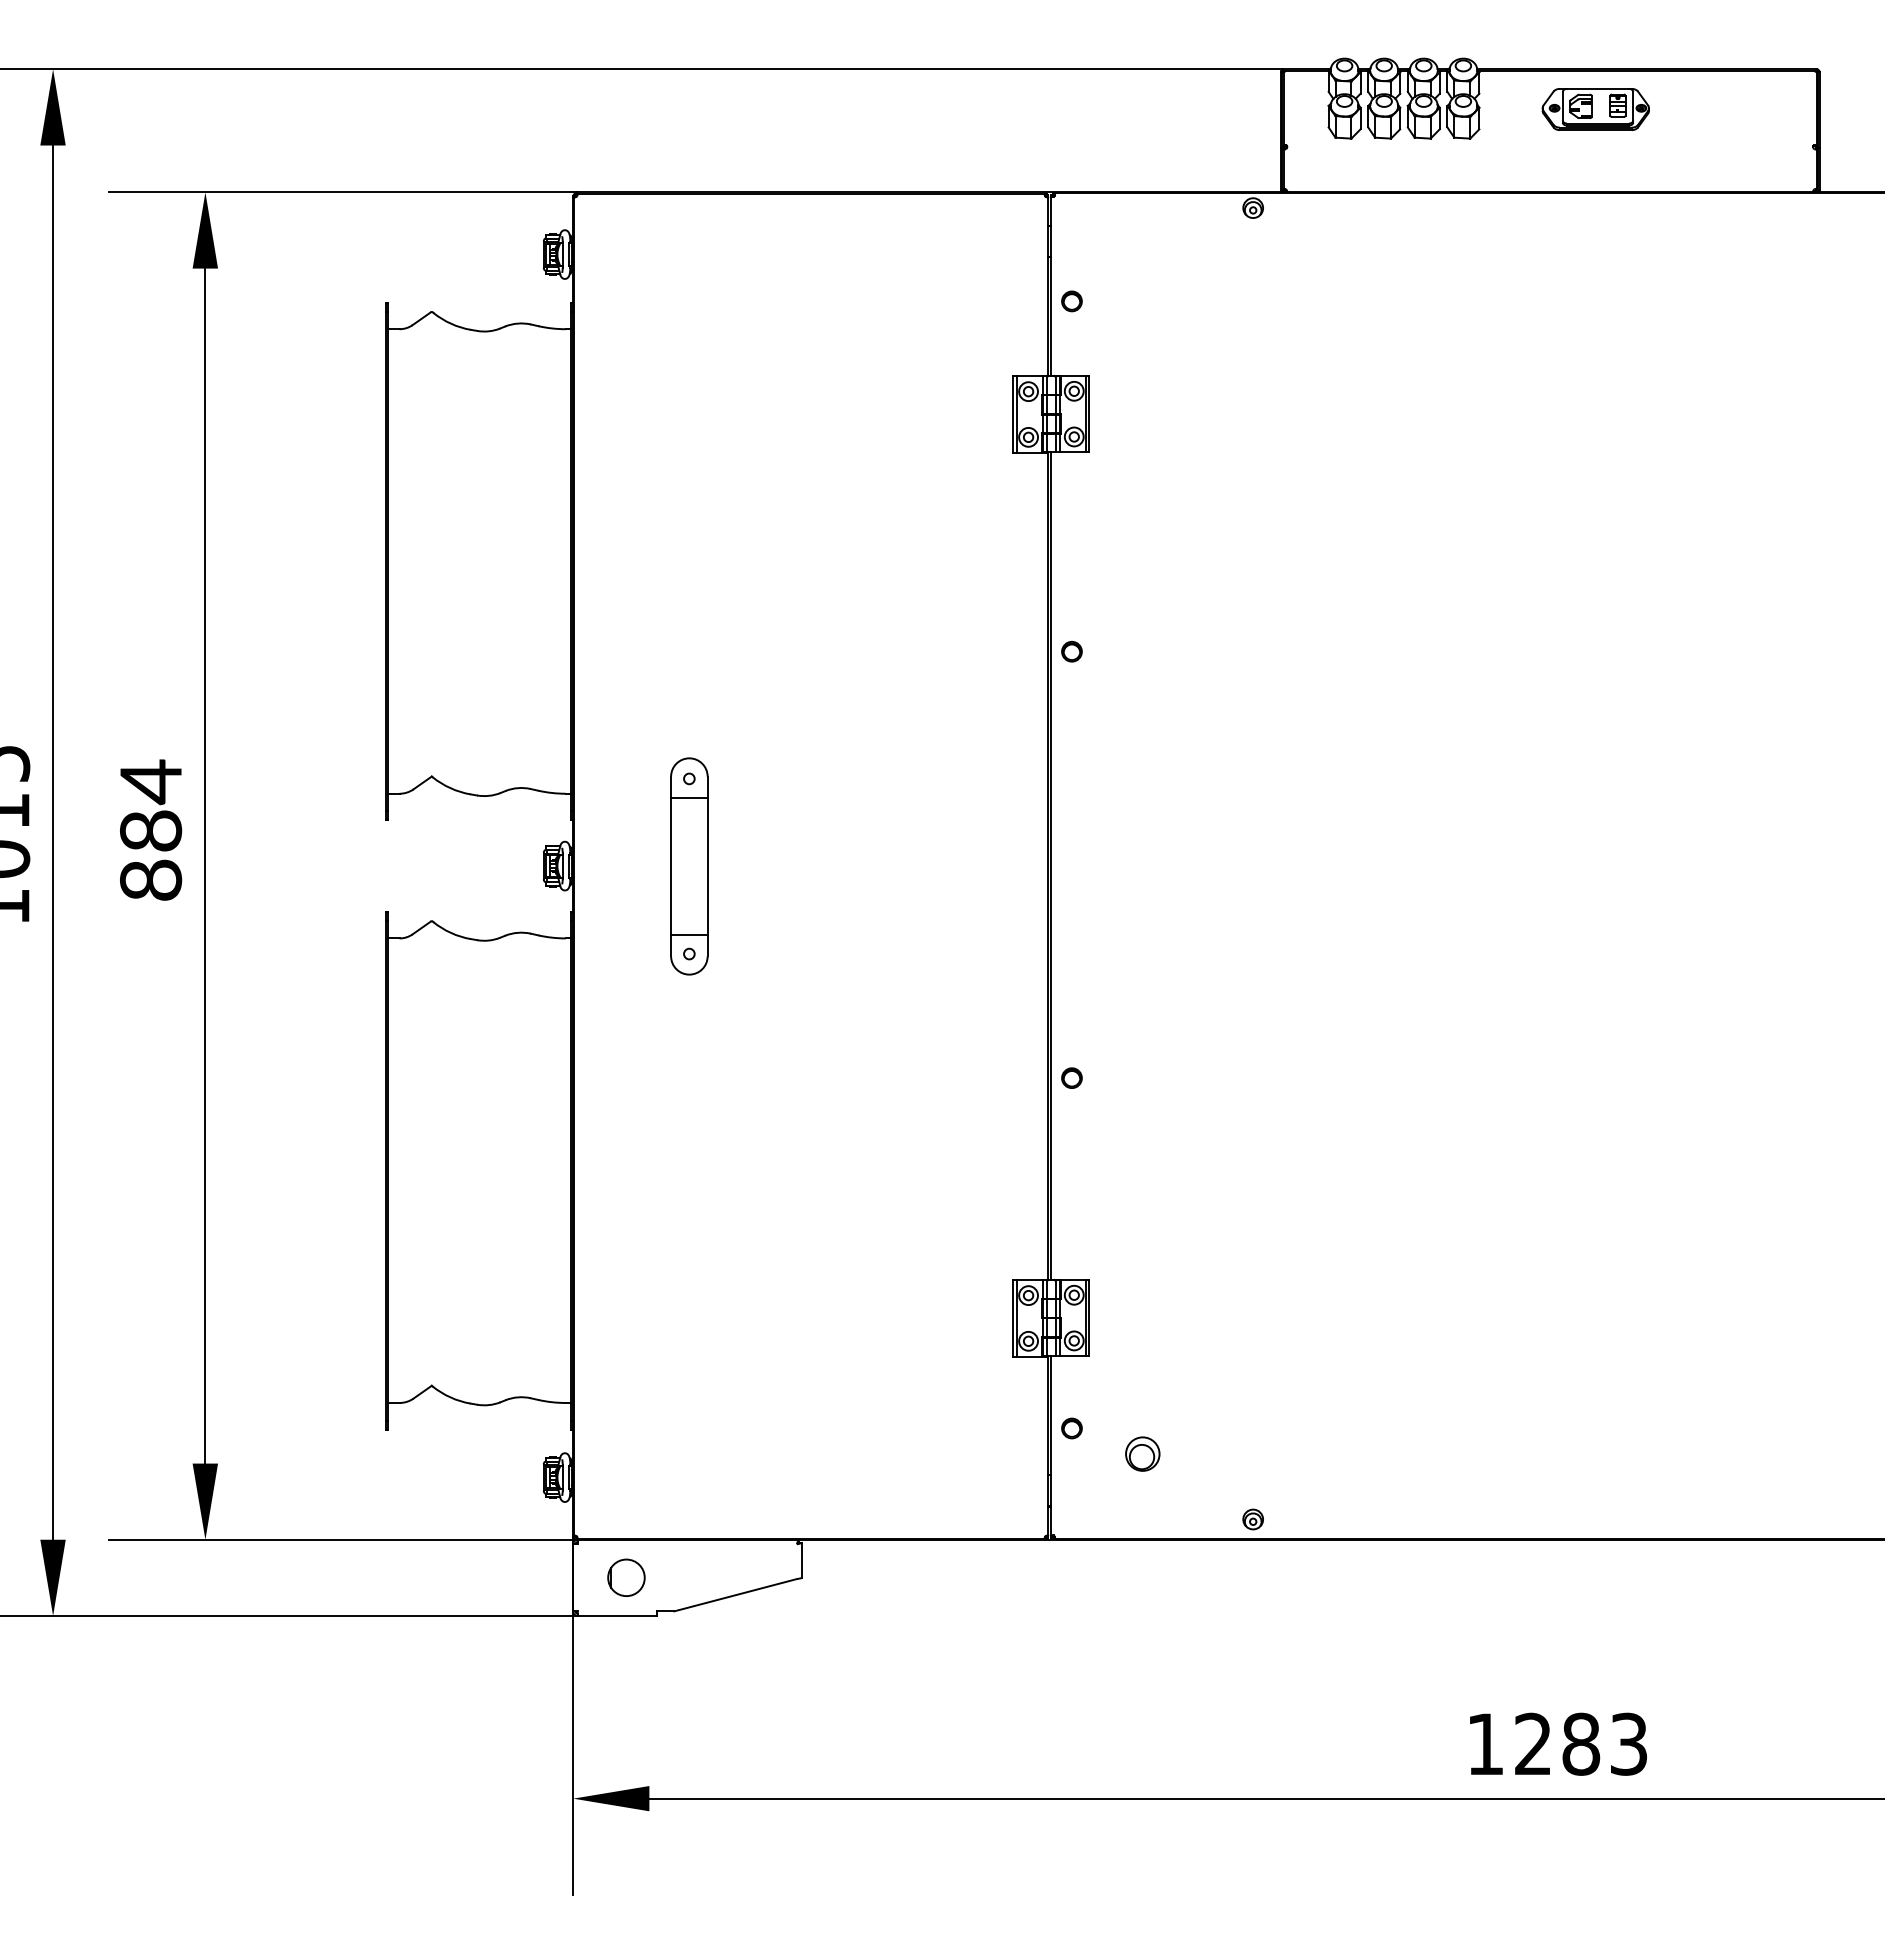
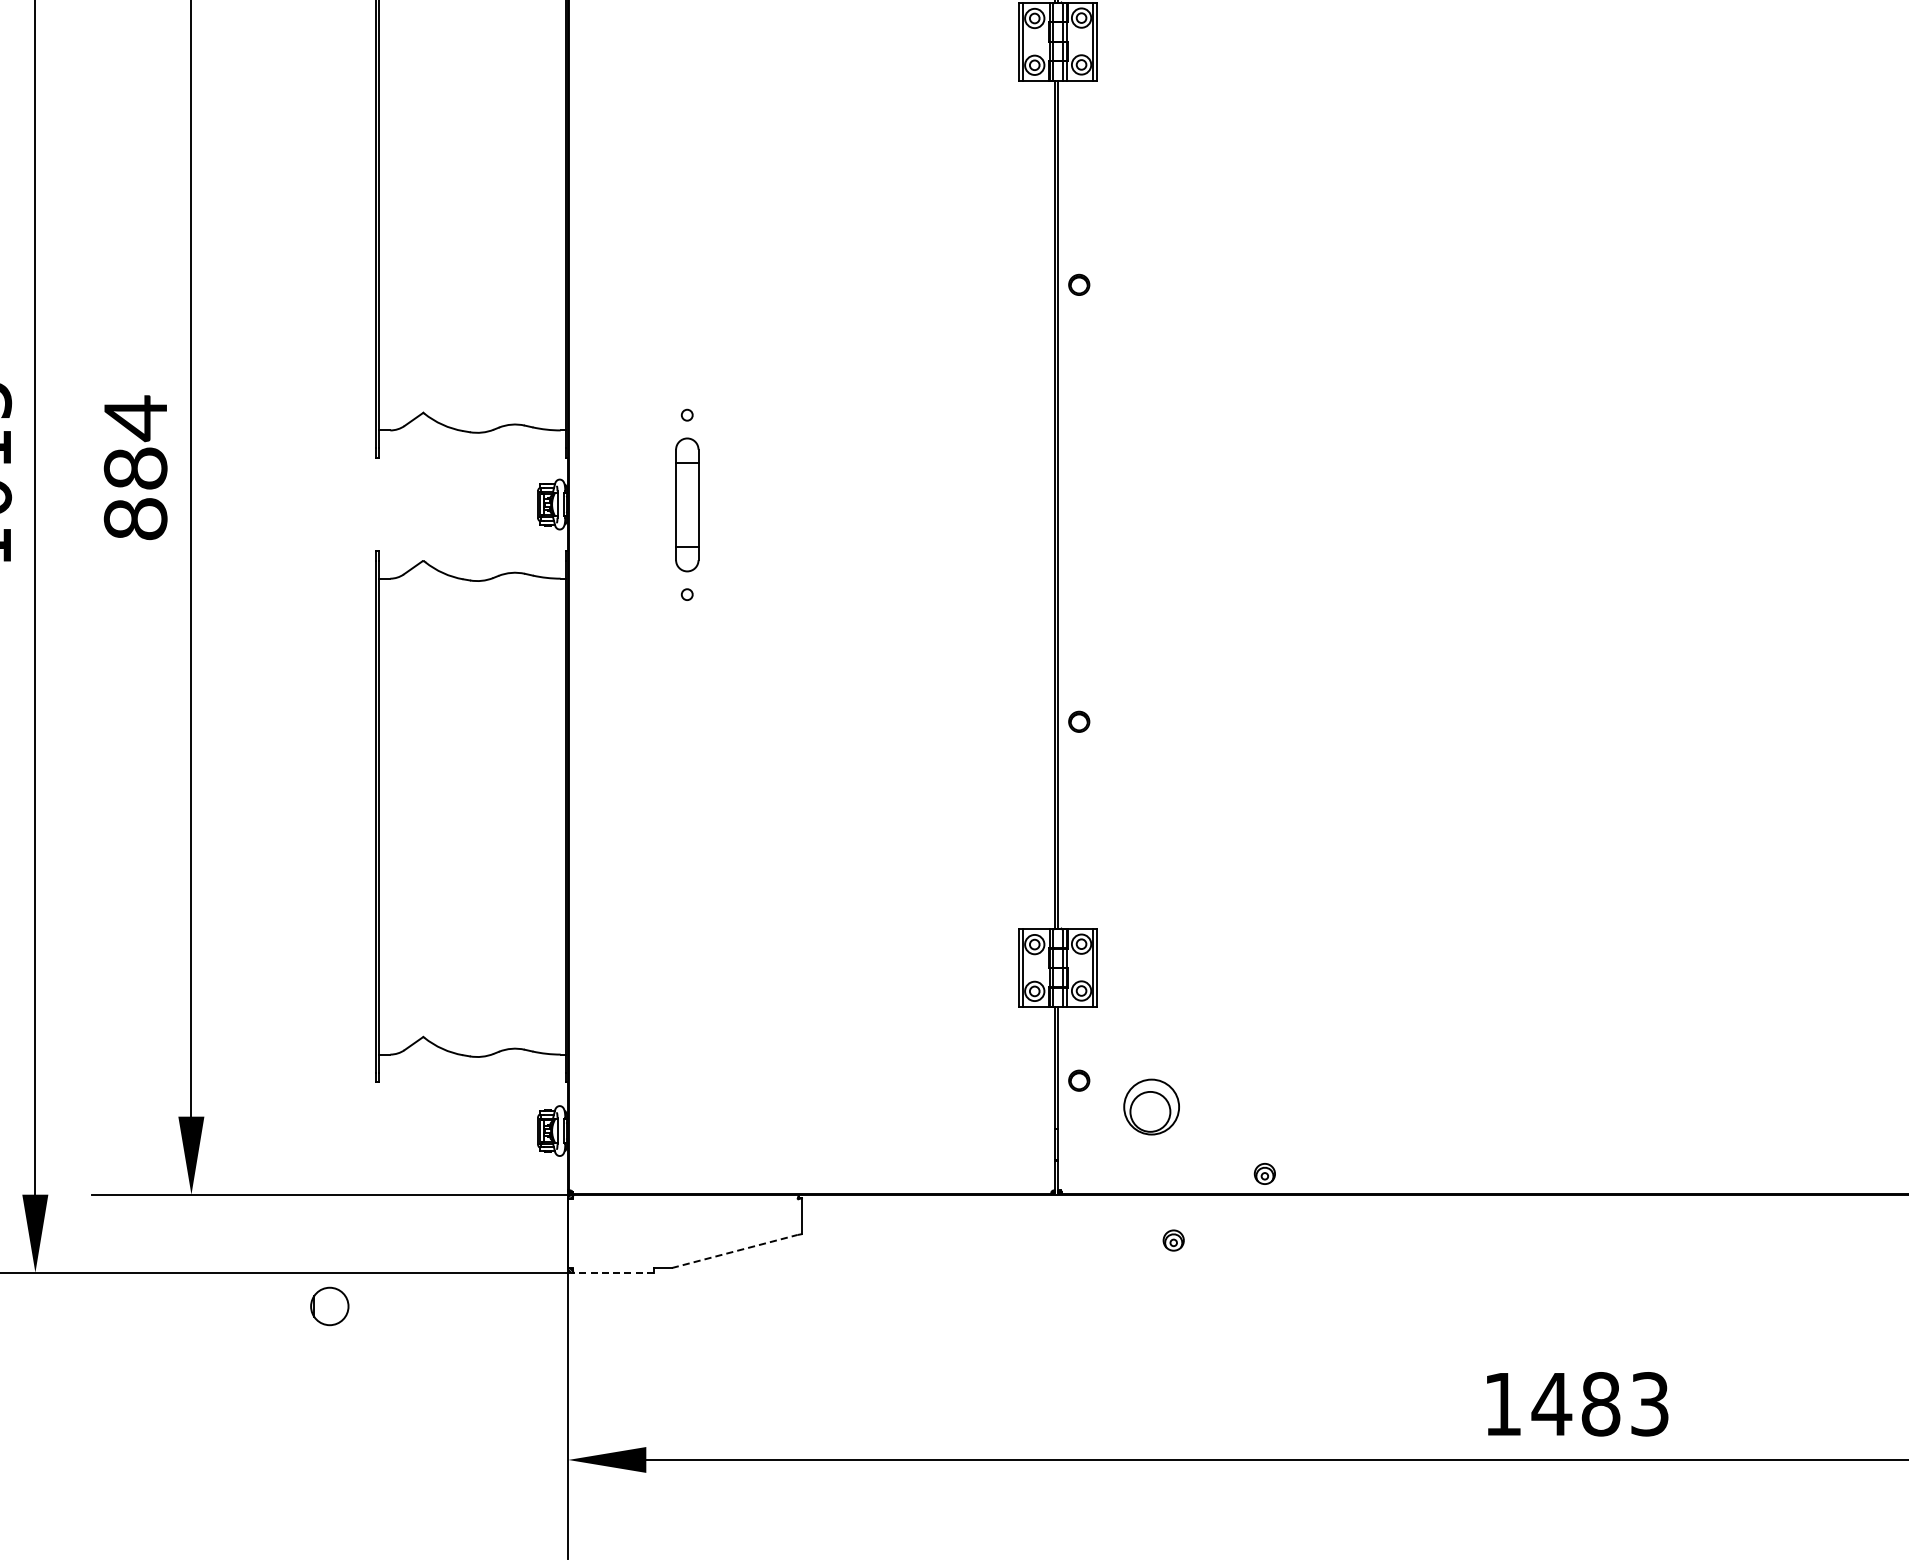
part: (689, 866) -> (687, 504), size x0.6
part: (1142, 1453) -> (1151, 1106), size x1.6
part: (626, 1577) -> (329, 1306), moved
part: (1163, 1584) -> (1173, 1240), added
line: (736, 1595) -> (735, 1251), solid -> dashed
line: (617, 1615) -> (613, 1272), solid -> dashed
text: (1533, 1743) -> (1552, 1403), 1283 -> 1483

